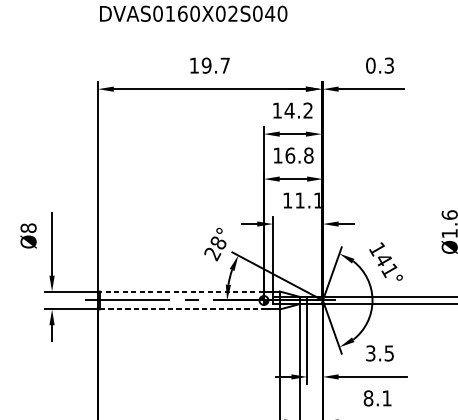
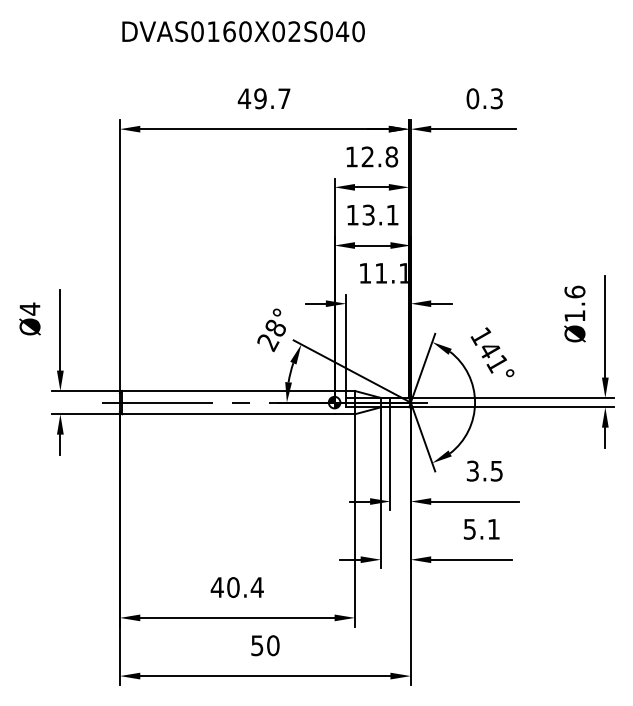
text: (194, 65) -> (244, 98), 19.7 -> 49.7
text: (298, 110) -> (379, 156), 14.2 -> 12.8
text: (299, 155) -> (380, 214), 16.8 -> 13.1
text: (28, 227) -> (29, 308), Ø8 -> Ø4
line: (181, 291) -> (227, 390), dashed -> solid
line: (181, 309) -> (228, 414), dashed -> solid
text: (368, 397) -> (469, 528), 8.1 -> 5.1

